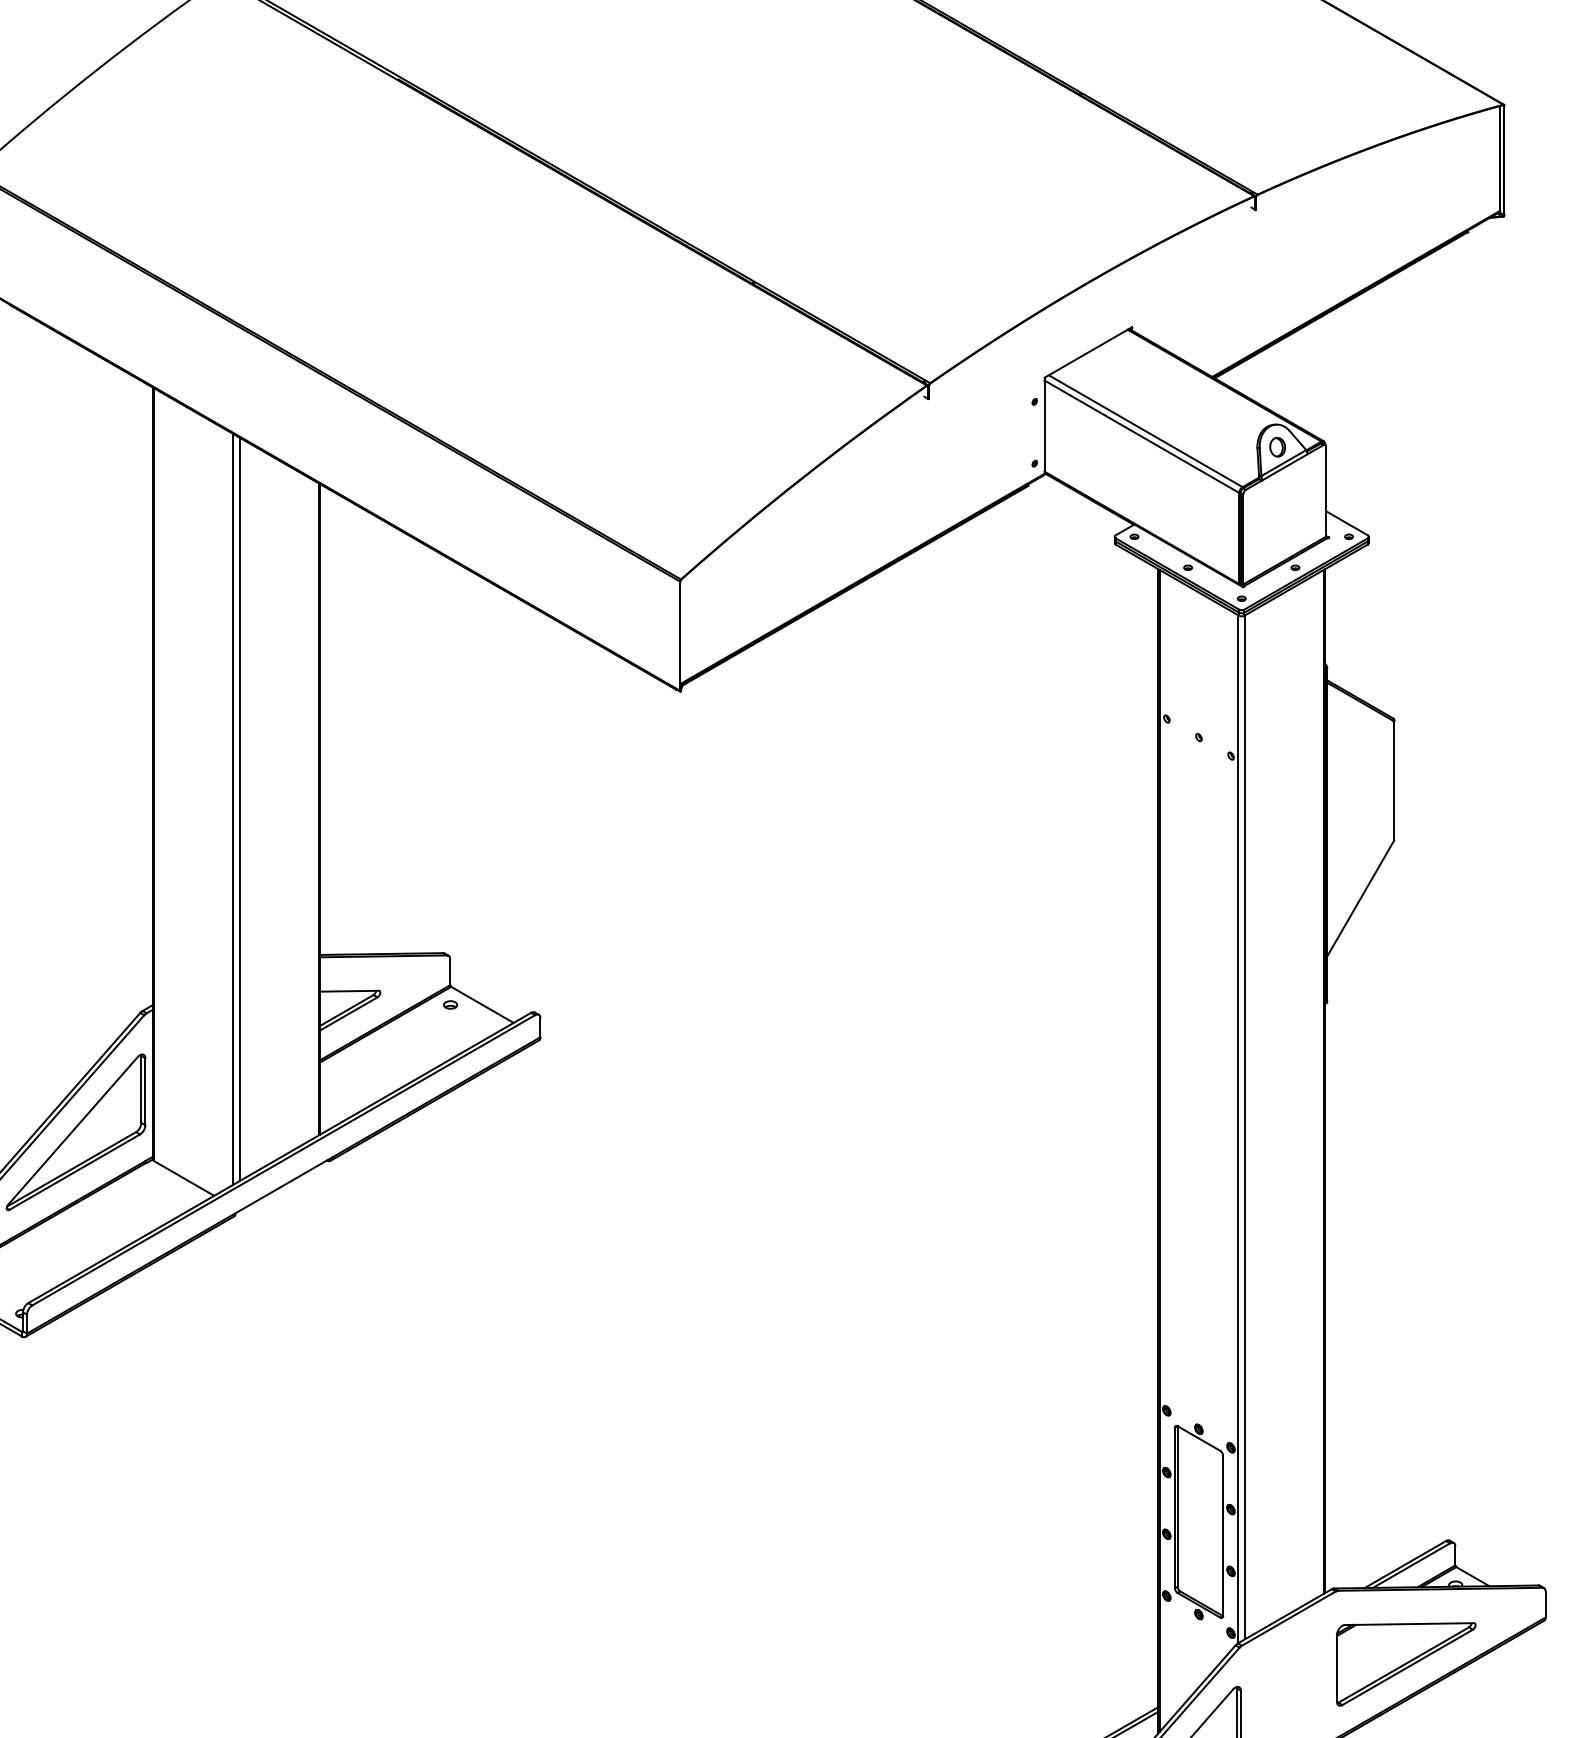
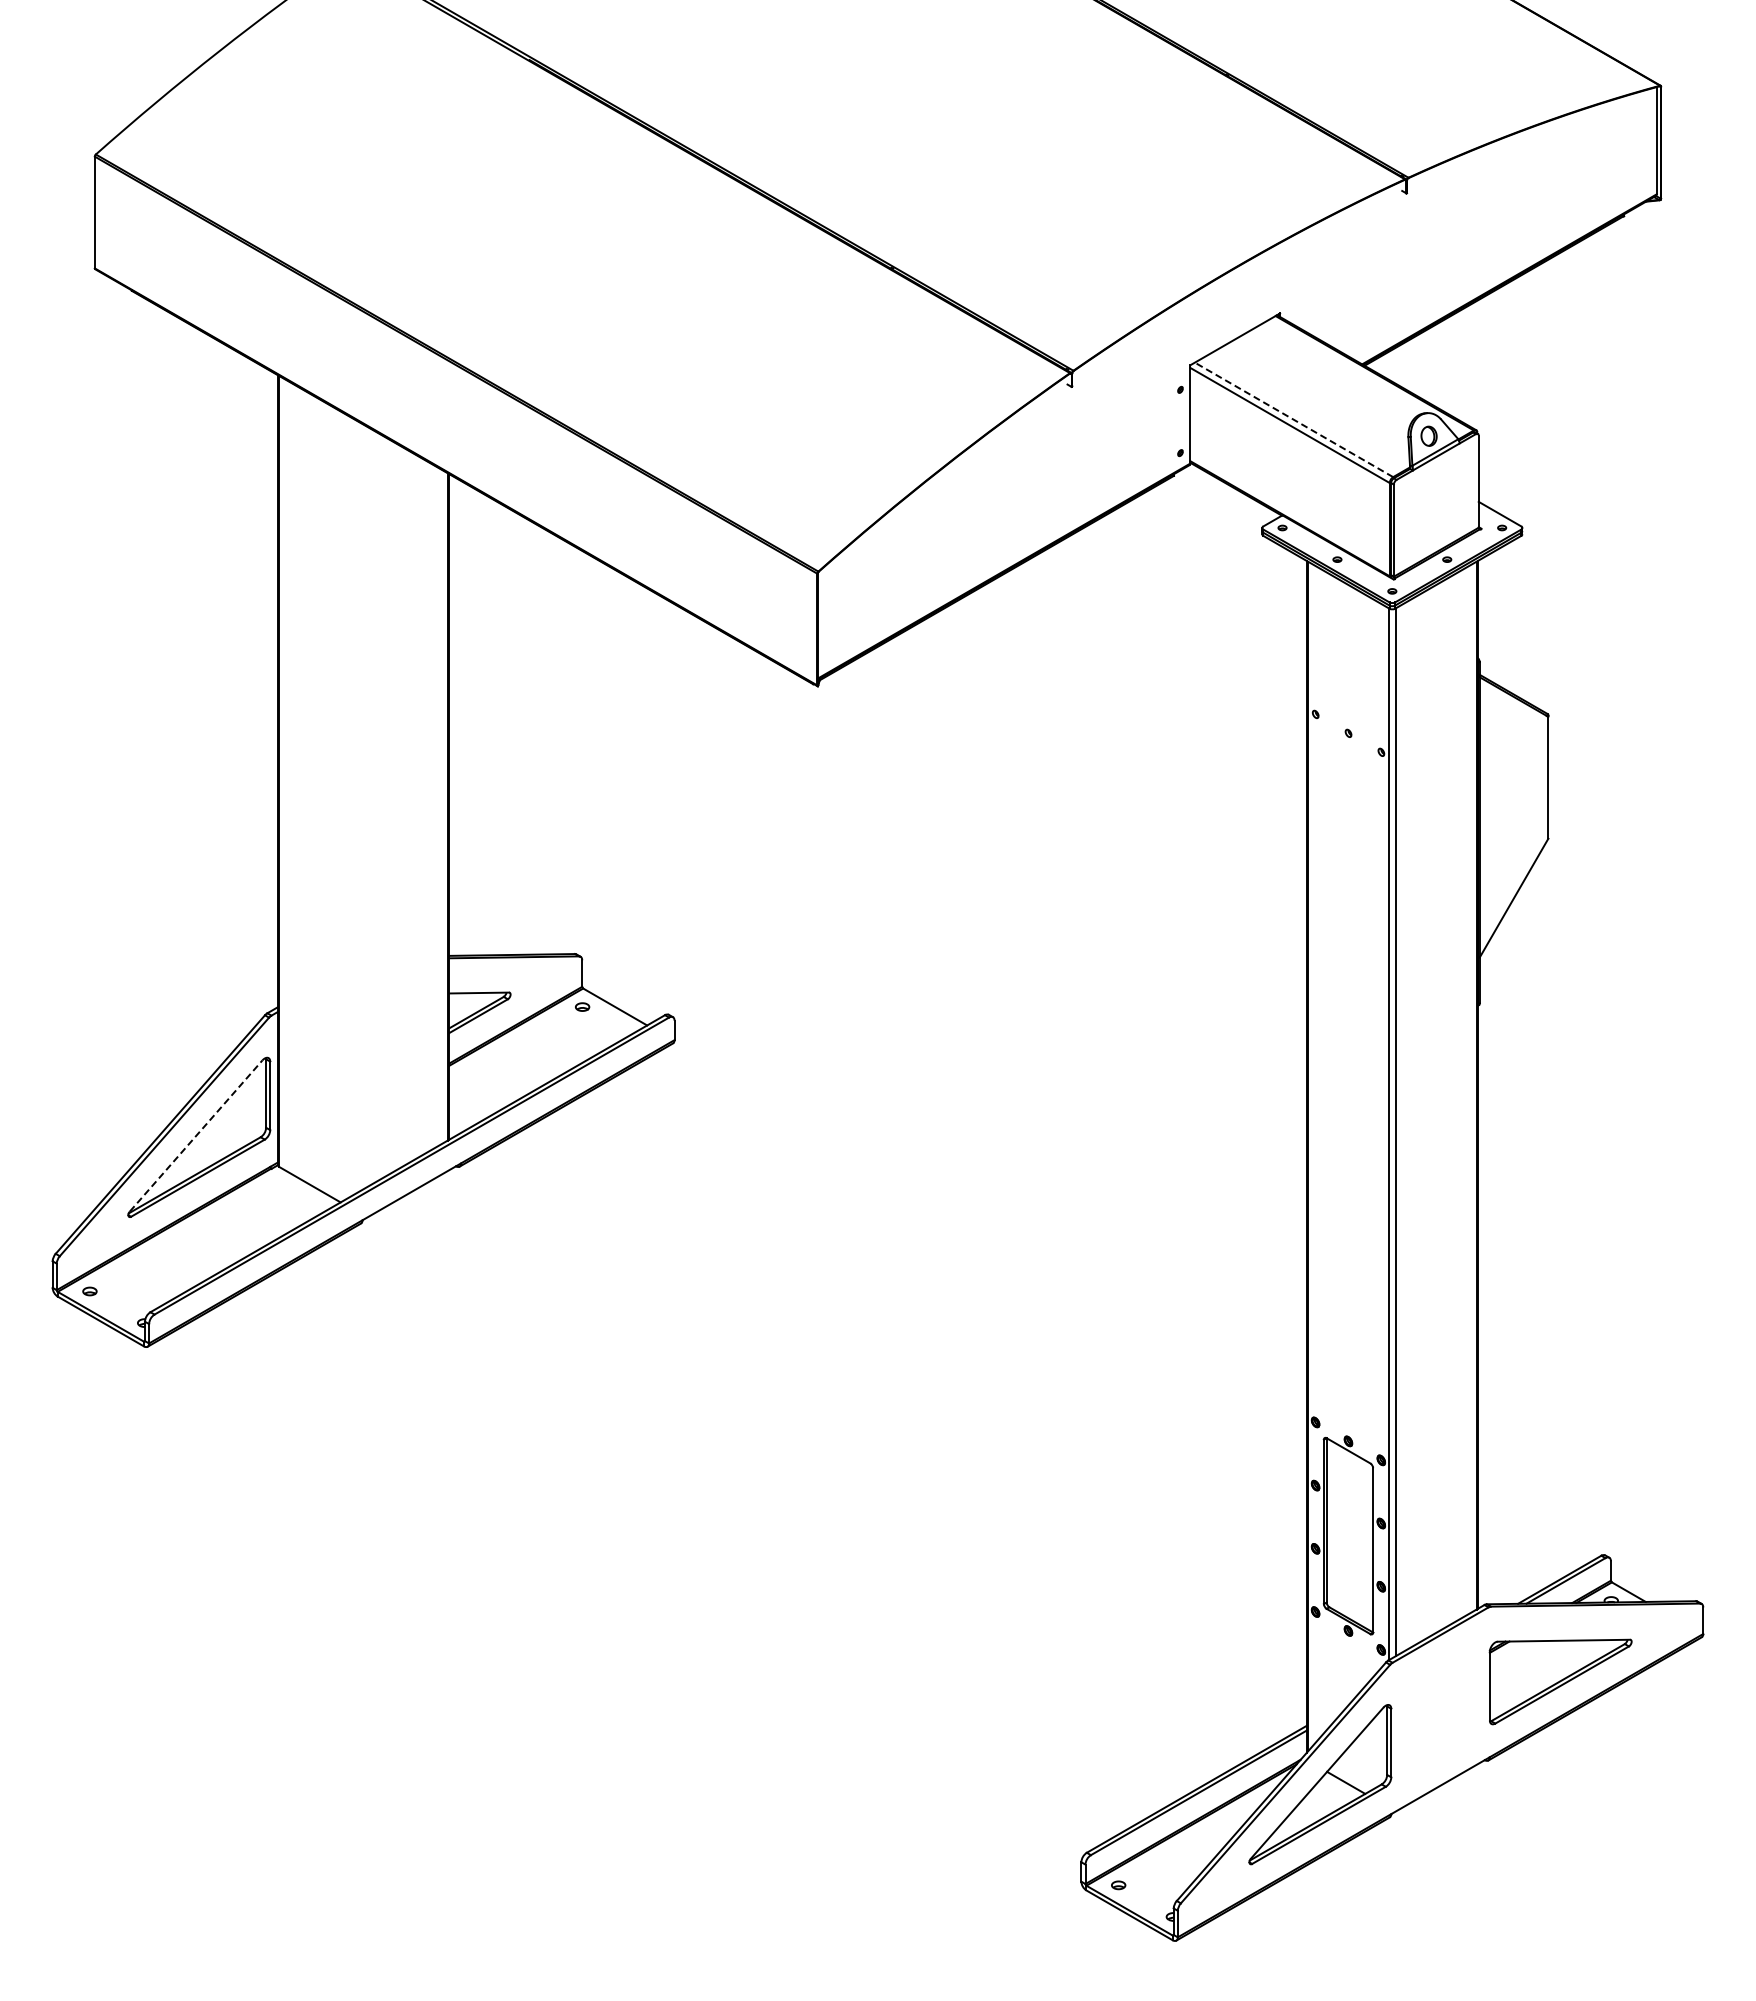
line: (1145, 430) -> (1293, 419), solid -> dashed
line: (233, 808) -> (360, 806), removed
line: (240, 808) -> (367, 806), removed
line: (73, 1130) -> (196, 1135), solid -> dashed

